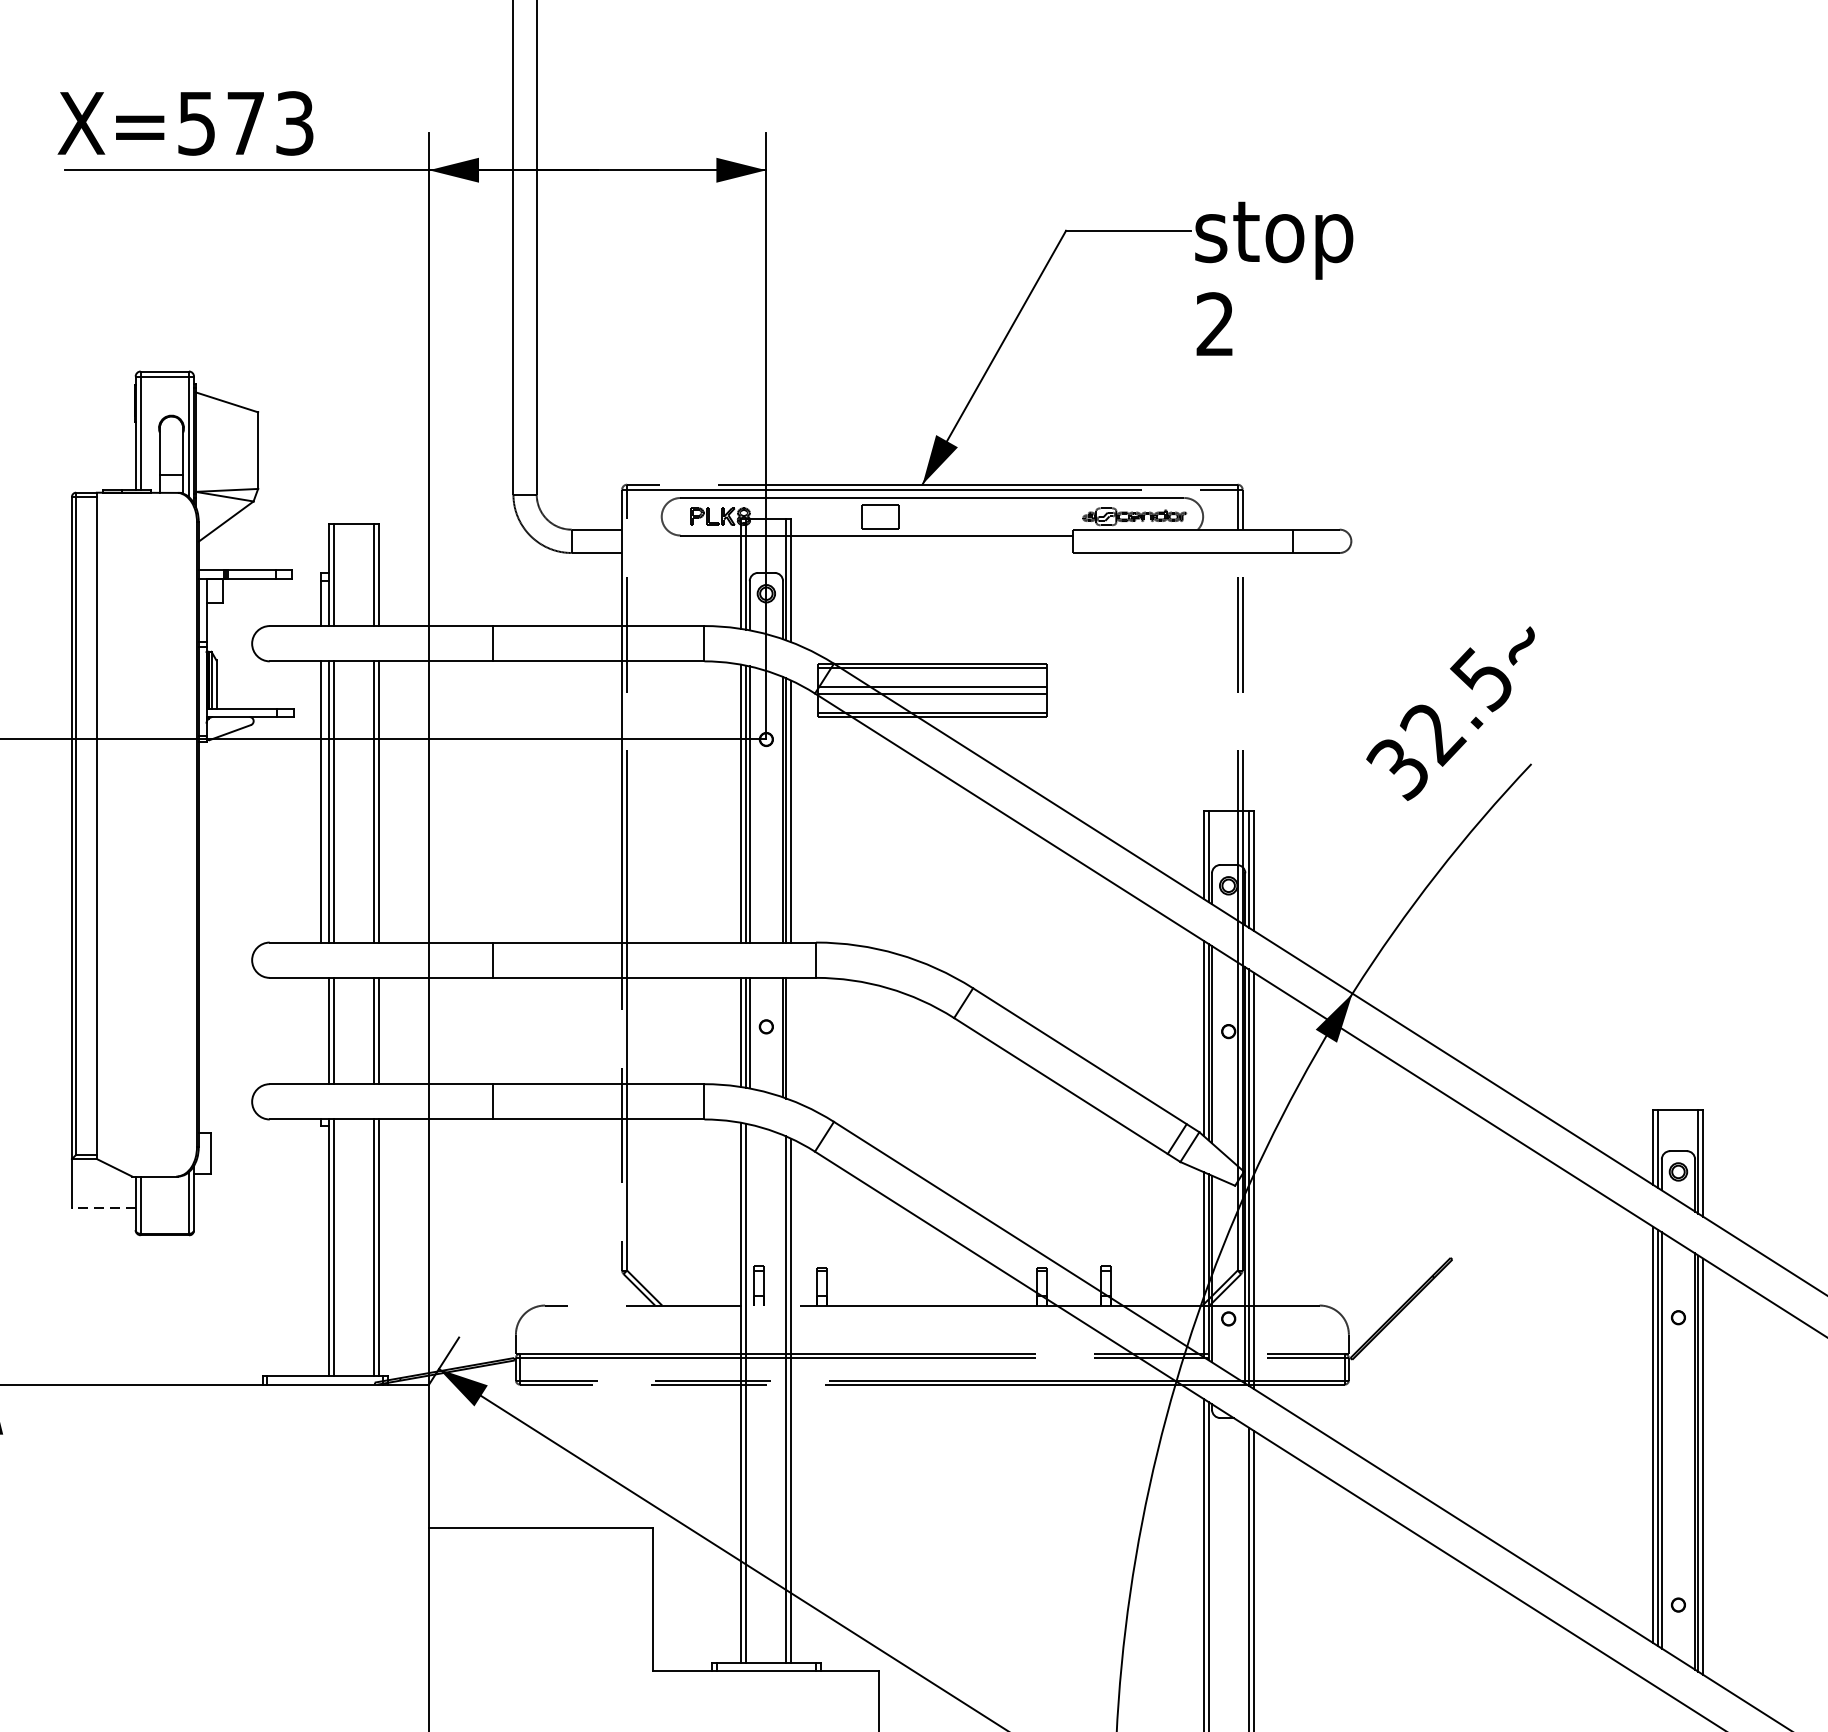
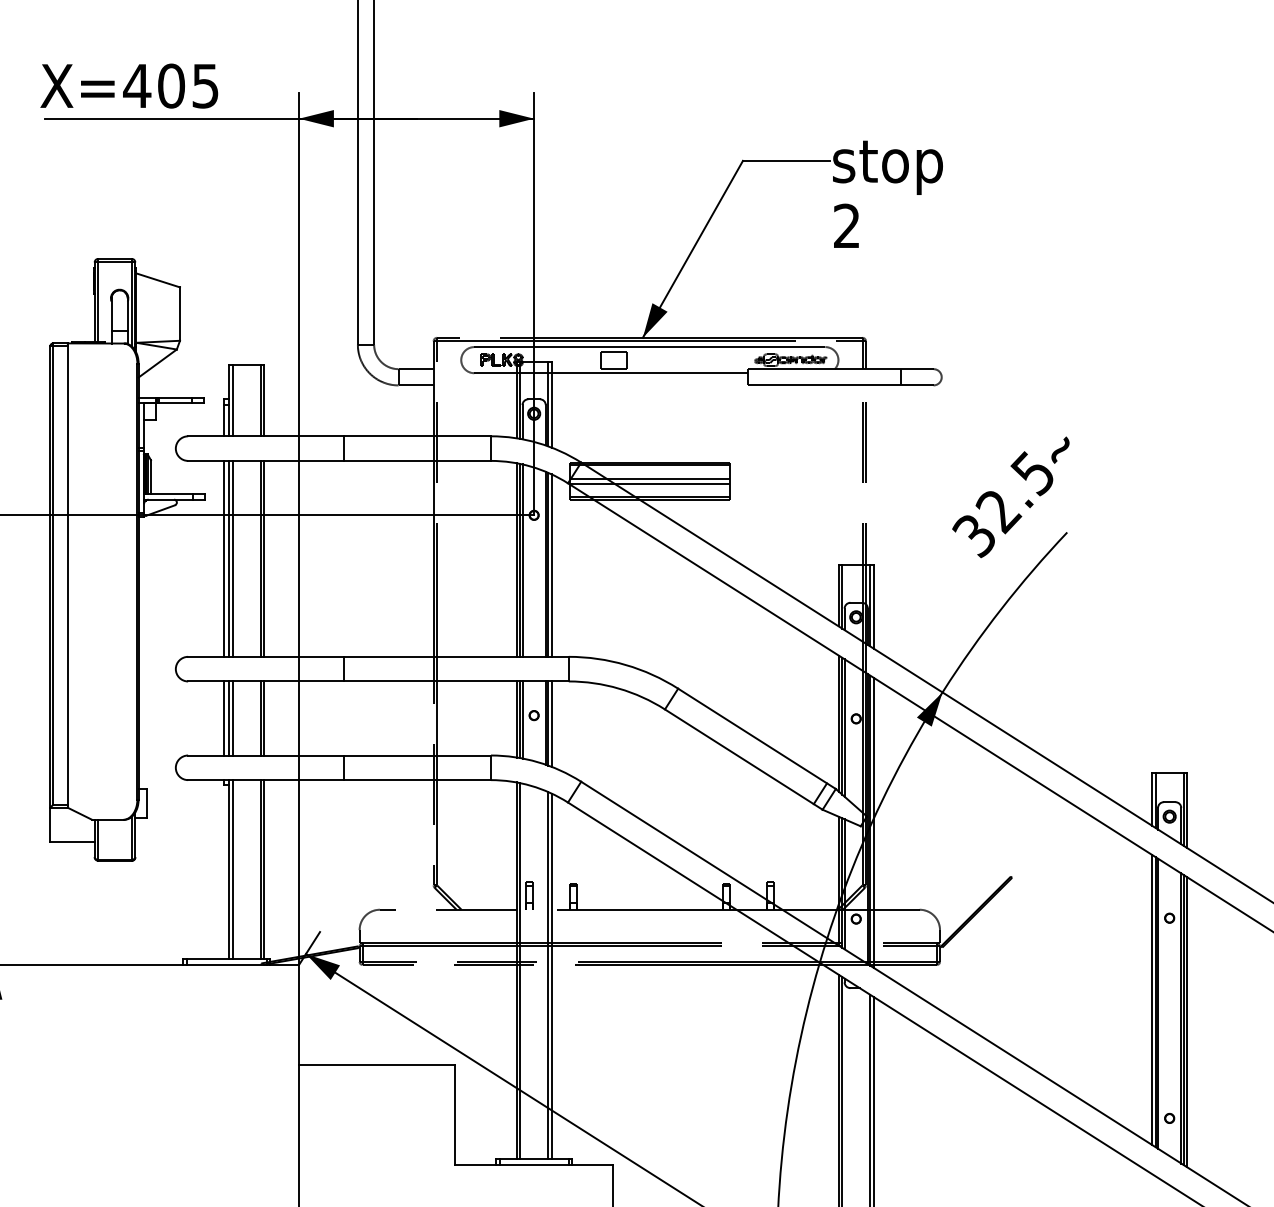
text: (244, 122) -> (170, 85), X=573 -> X=405
line: (320, 1031) -> (223, 718), added
line: (791, 1038) -> (551, 723), added
line: (103, 1207) -> (72, 841), dashed -> solid

